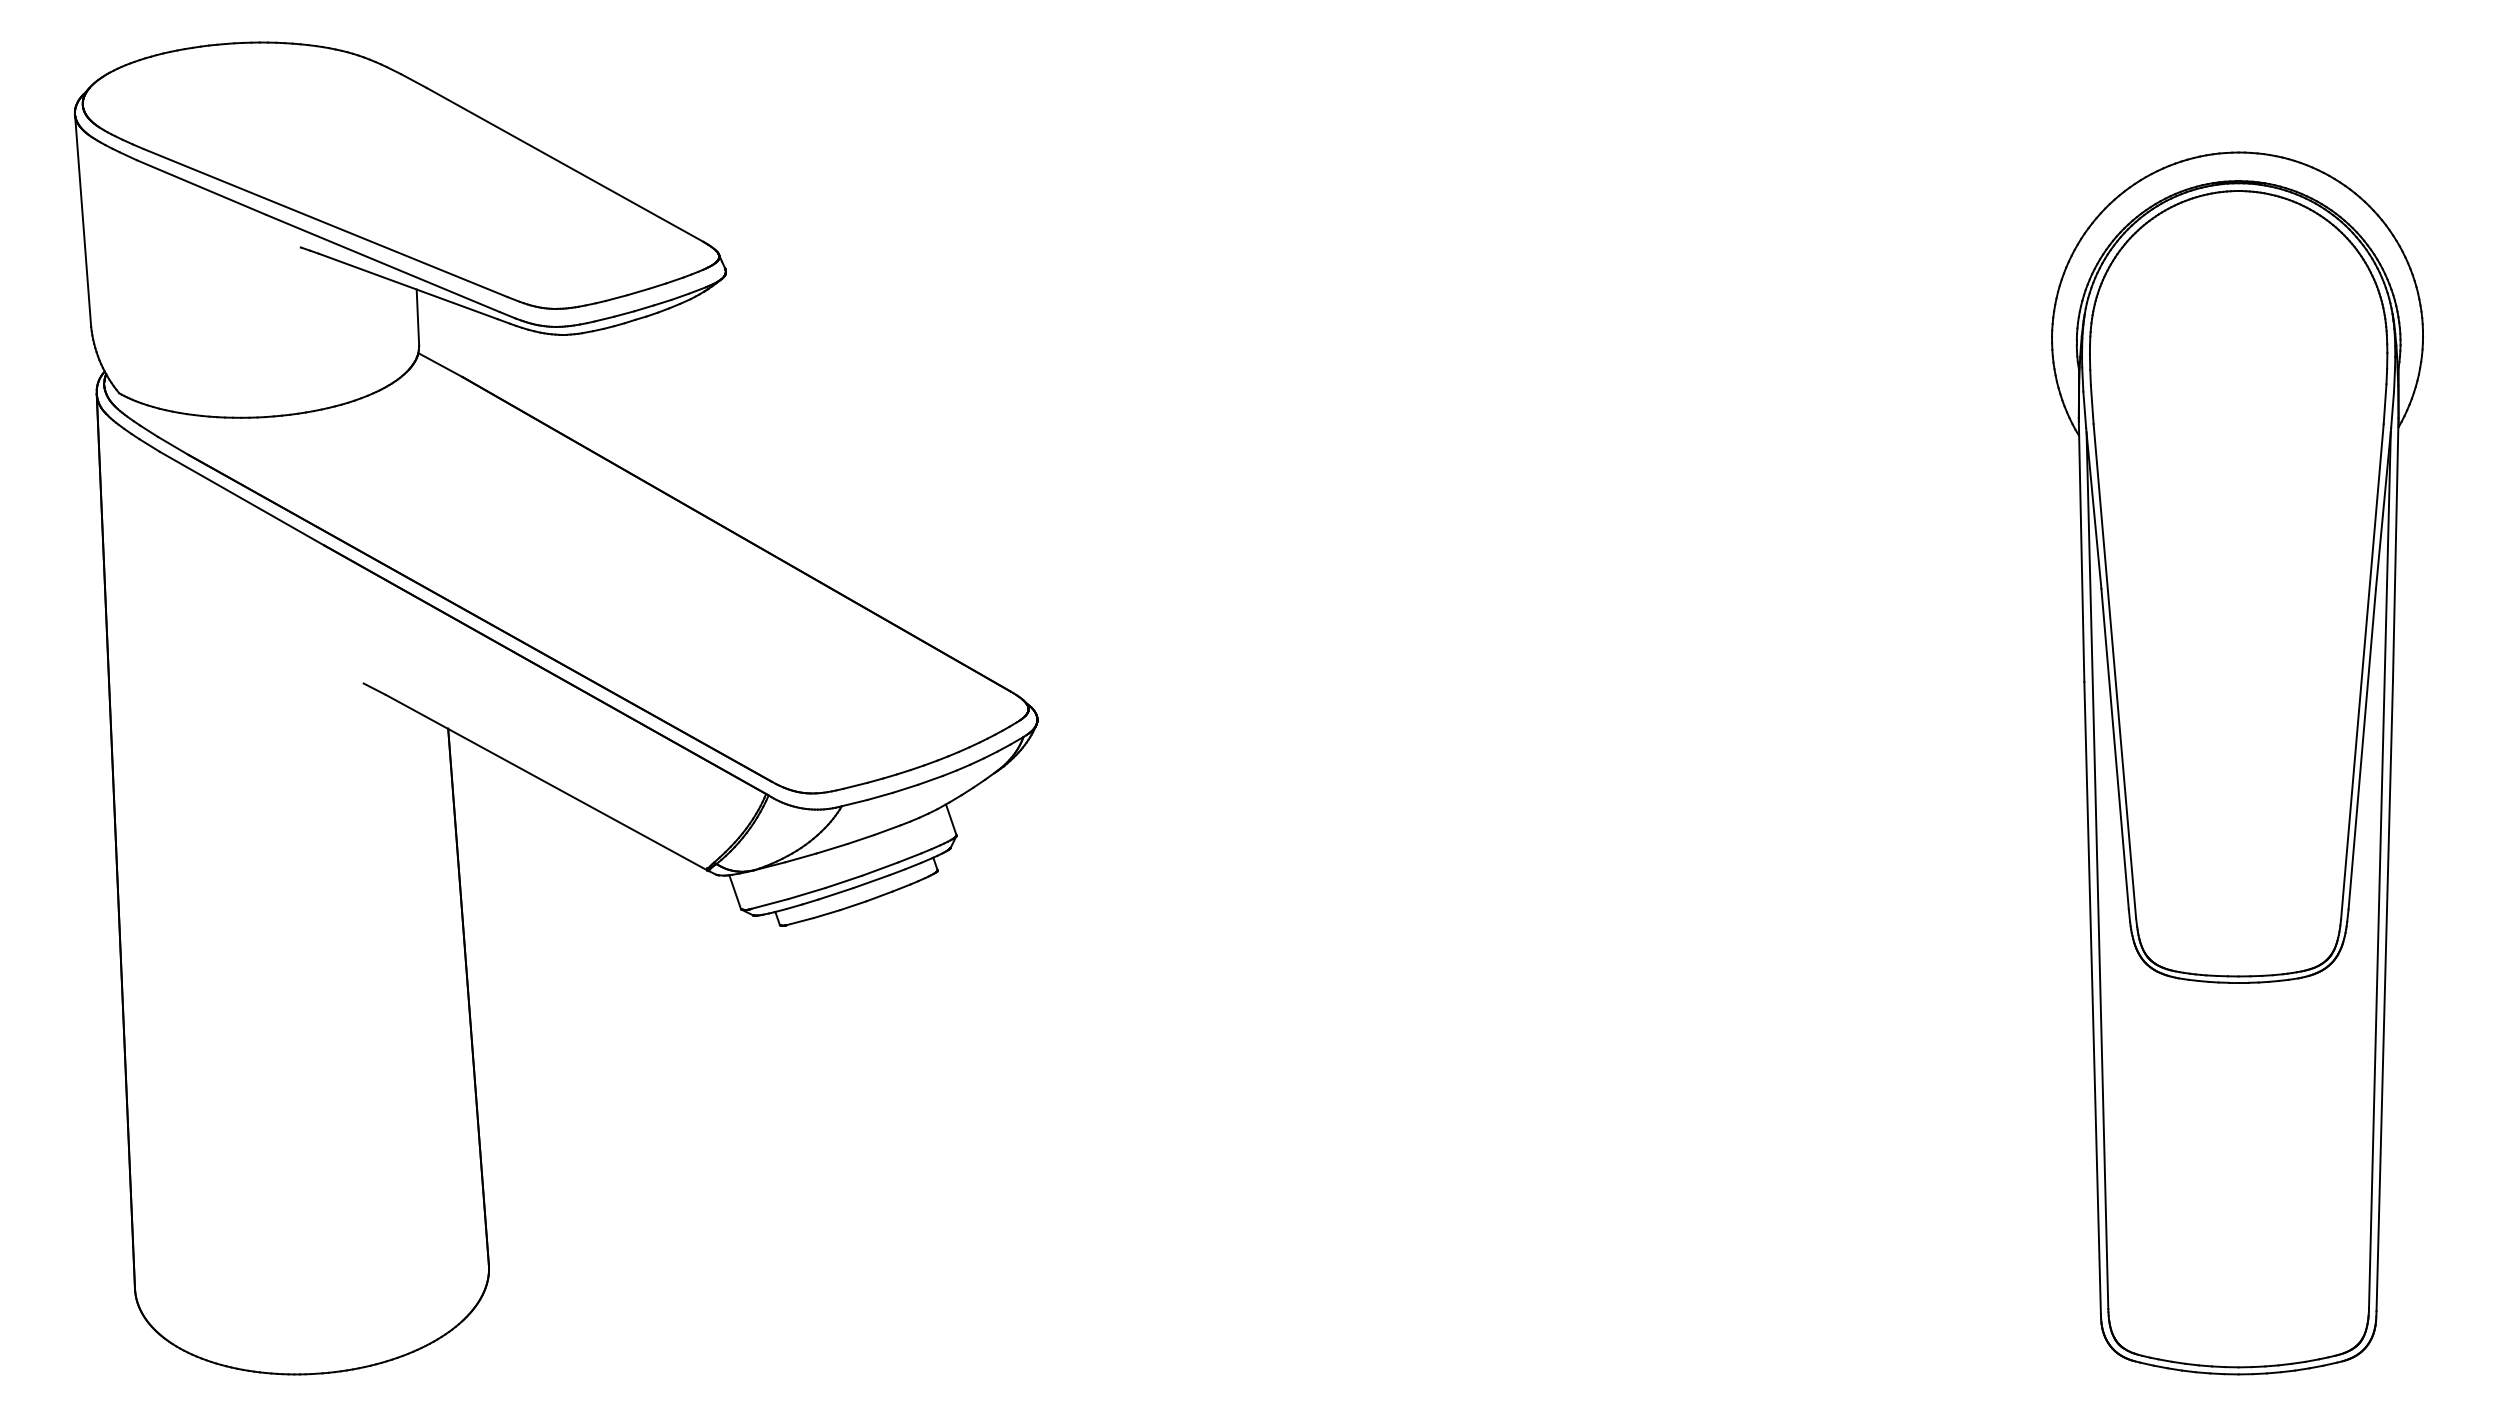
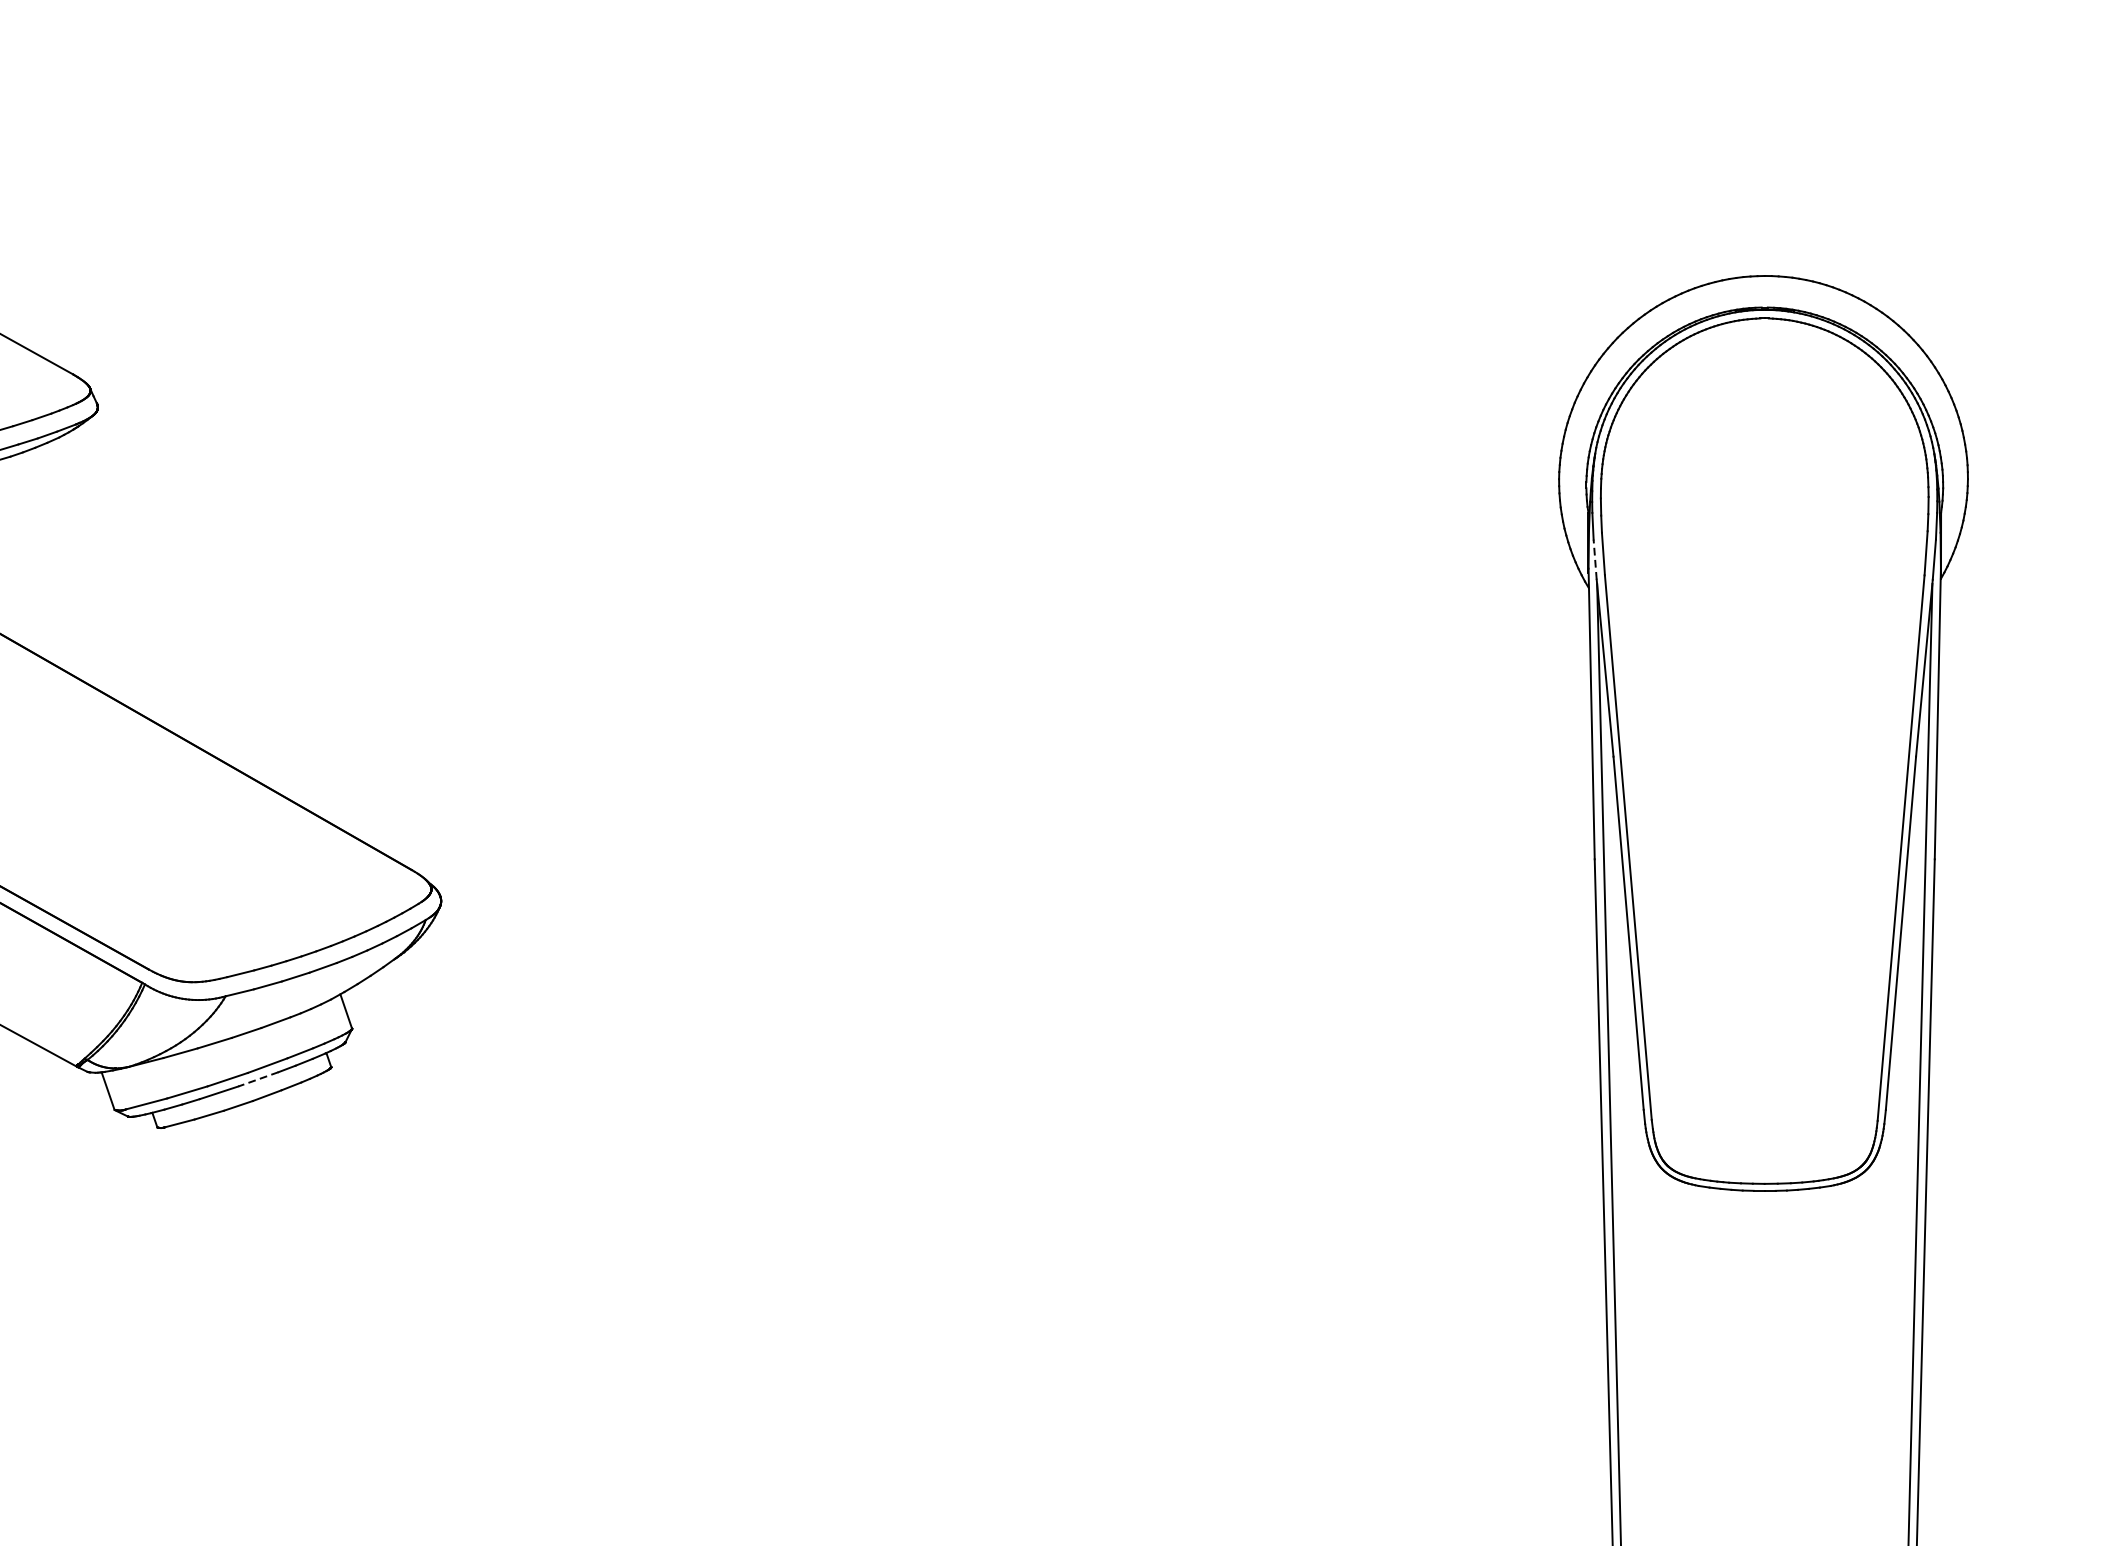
line: (2084, 409) -> (1594, 559), solid -> dashed
line: (871, 881) -> (258, 1079), solid -> dashed

